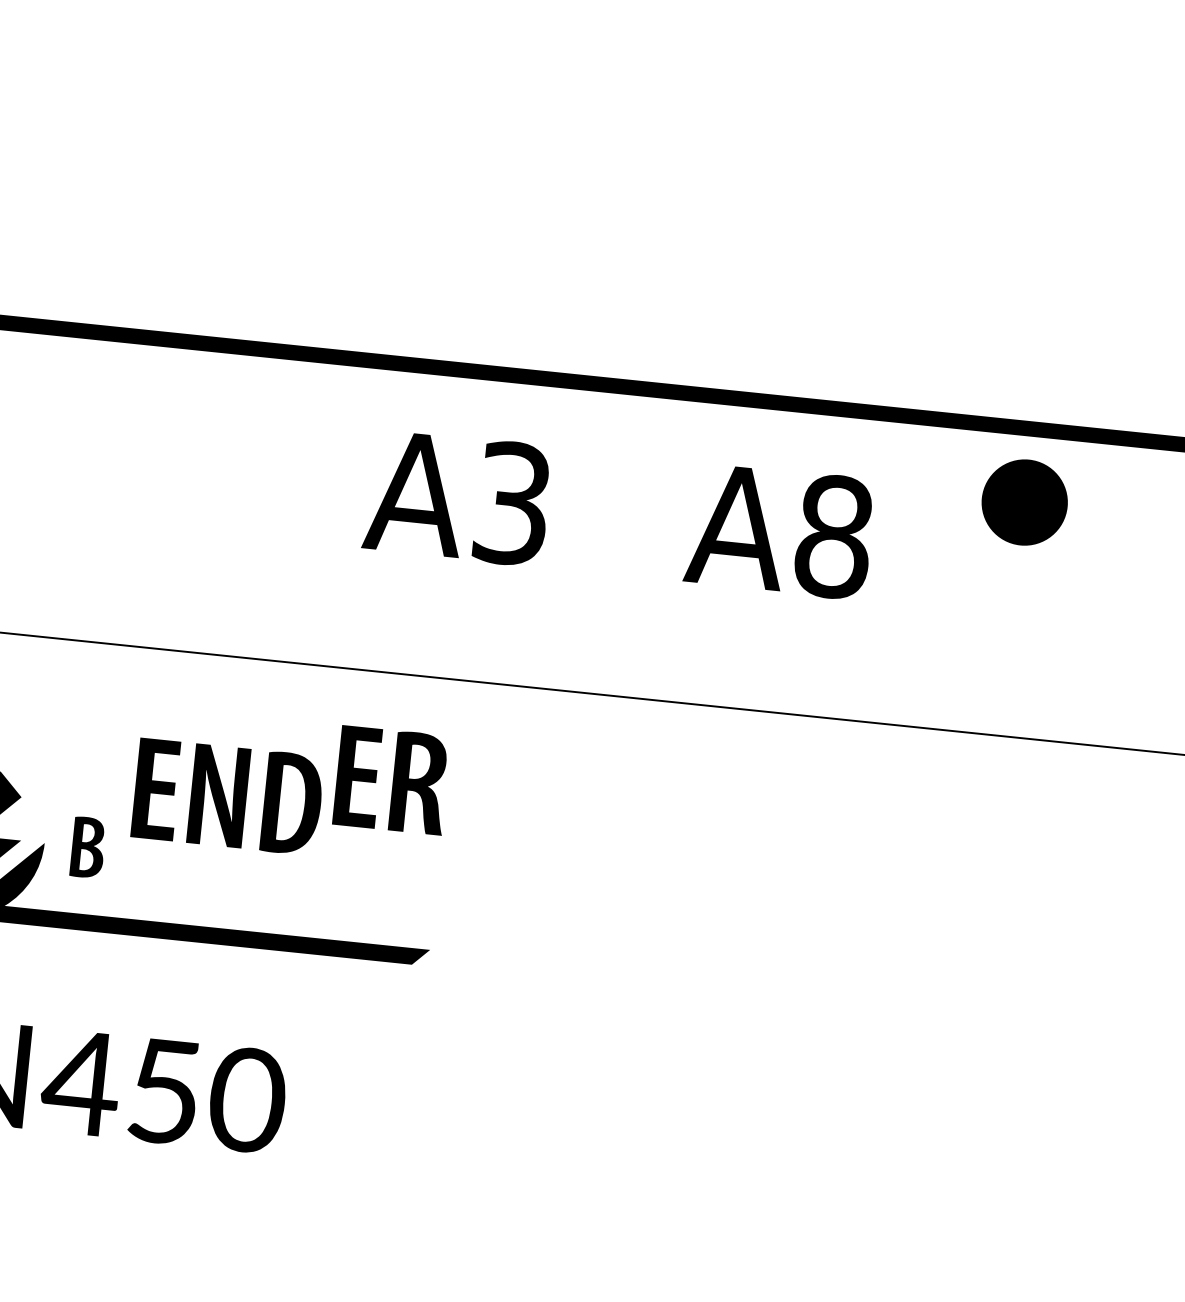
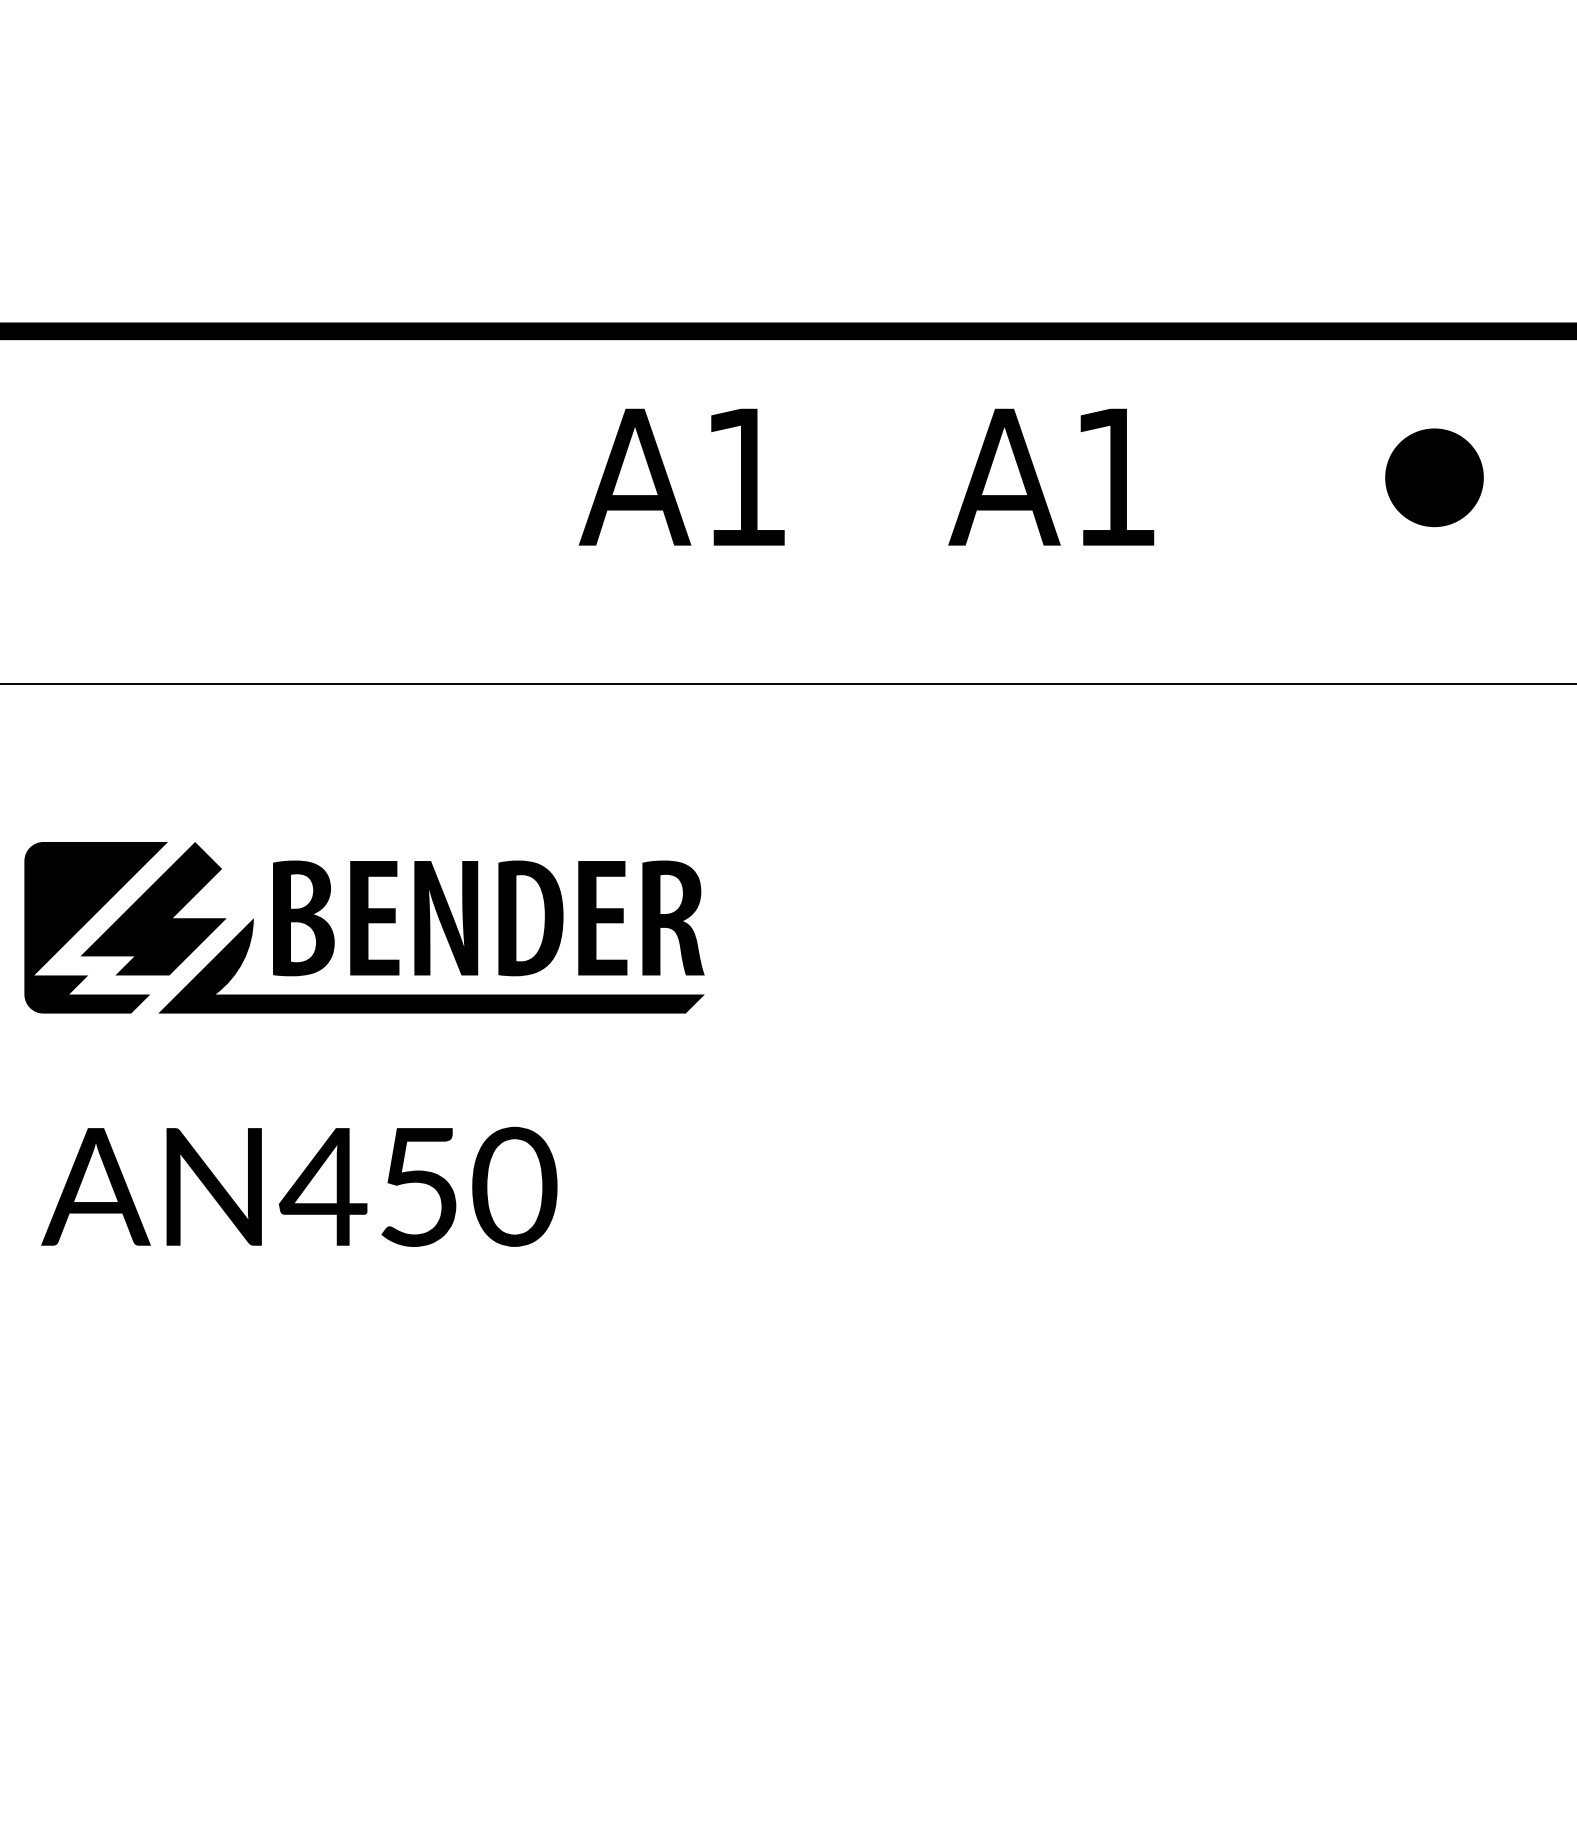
part: (1024, 502) -> (1434, 477), moved
text: (512, 503) -> (745, 477), A3 -> A1
text: (833, 537) -> (1115, 477), A8 -> A1
part: (392, 779) -> (641, 917), moved
part: (227, 797) -> (456, 918), moved
part: (87, 847) -> (303, 918), size x1.67

